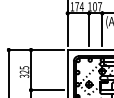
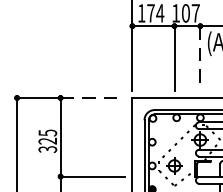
line: (102, 30) -> (200, 59), solid -> dashed
line: (48, 50) -> (94, 98), solid -> dashed

